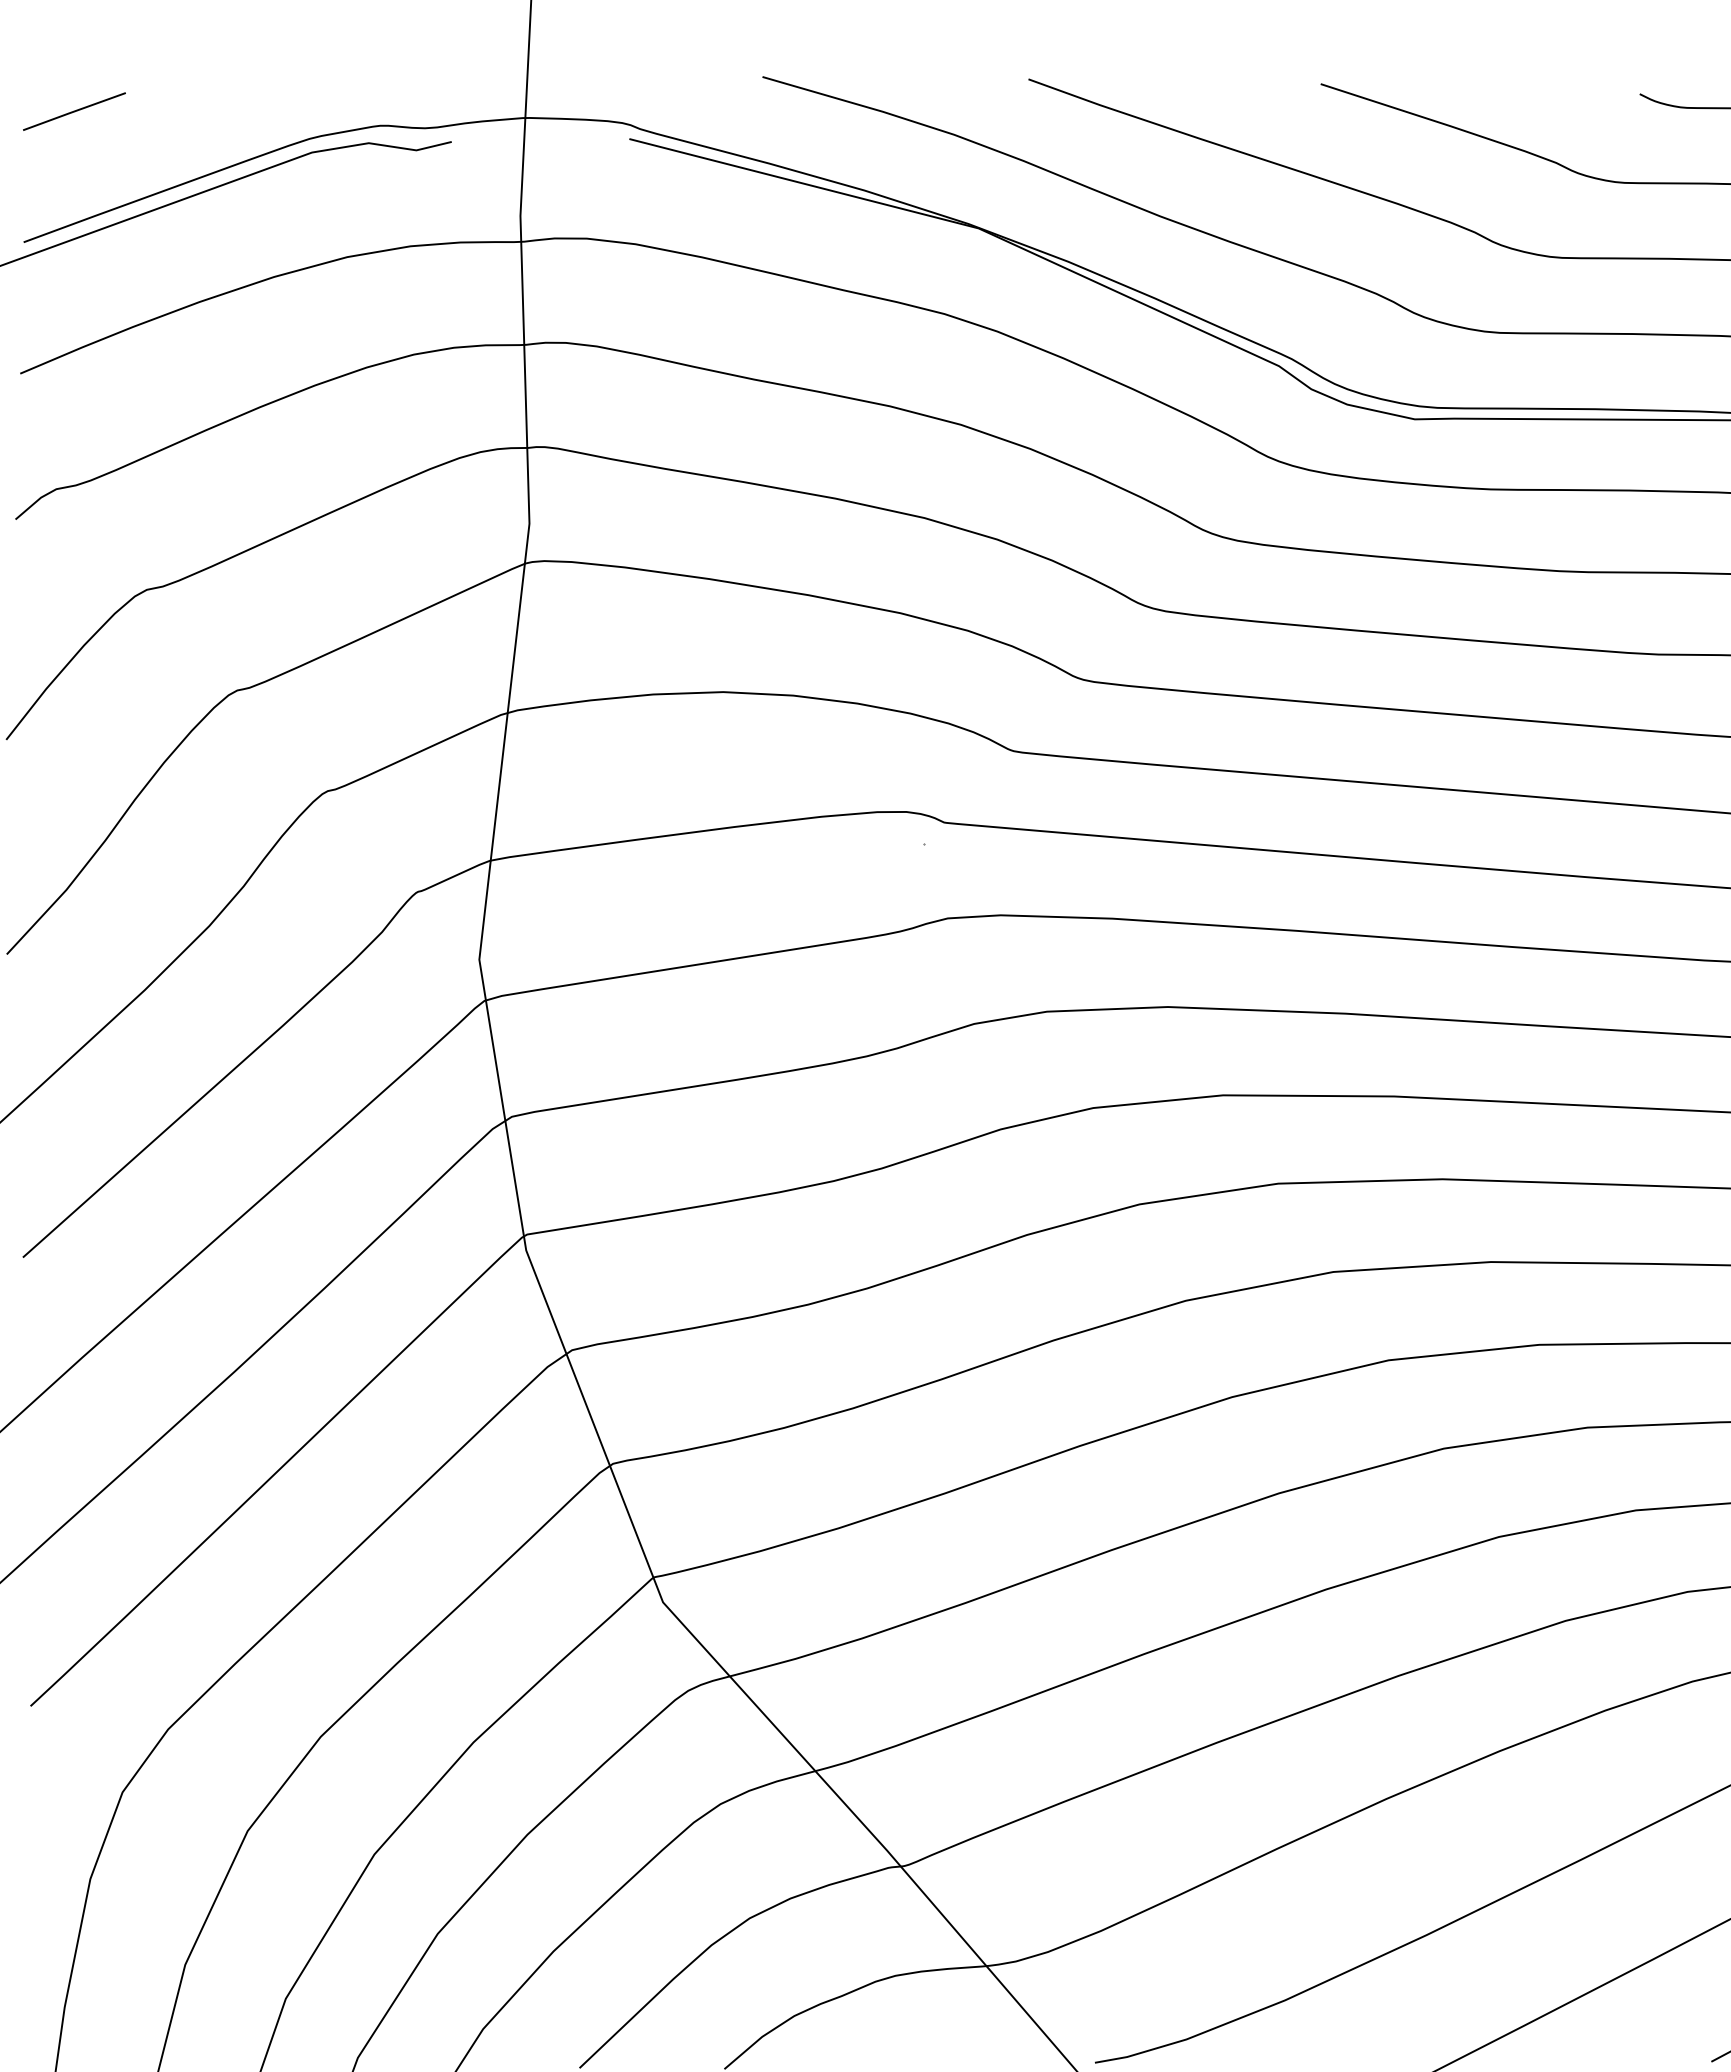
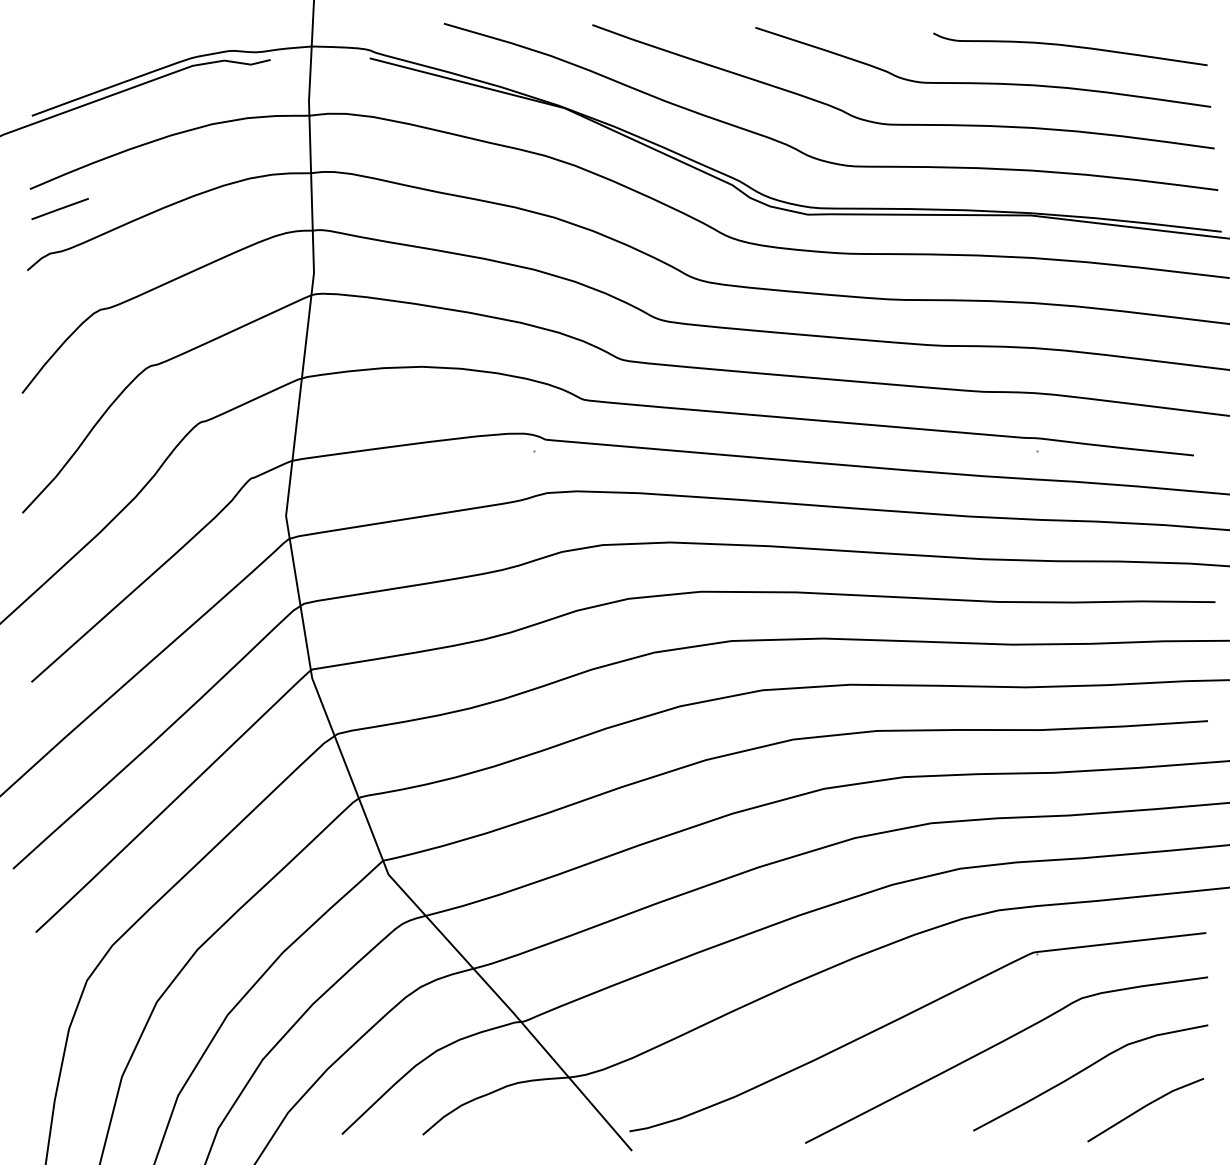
line: (73, 112) -> (59, 209), moved

